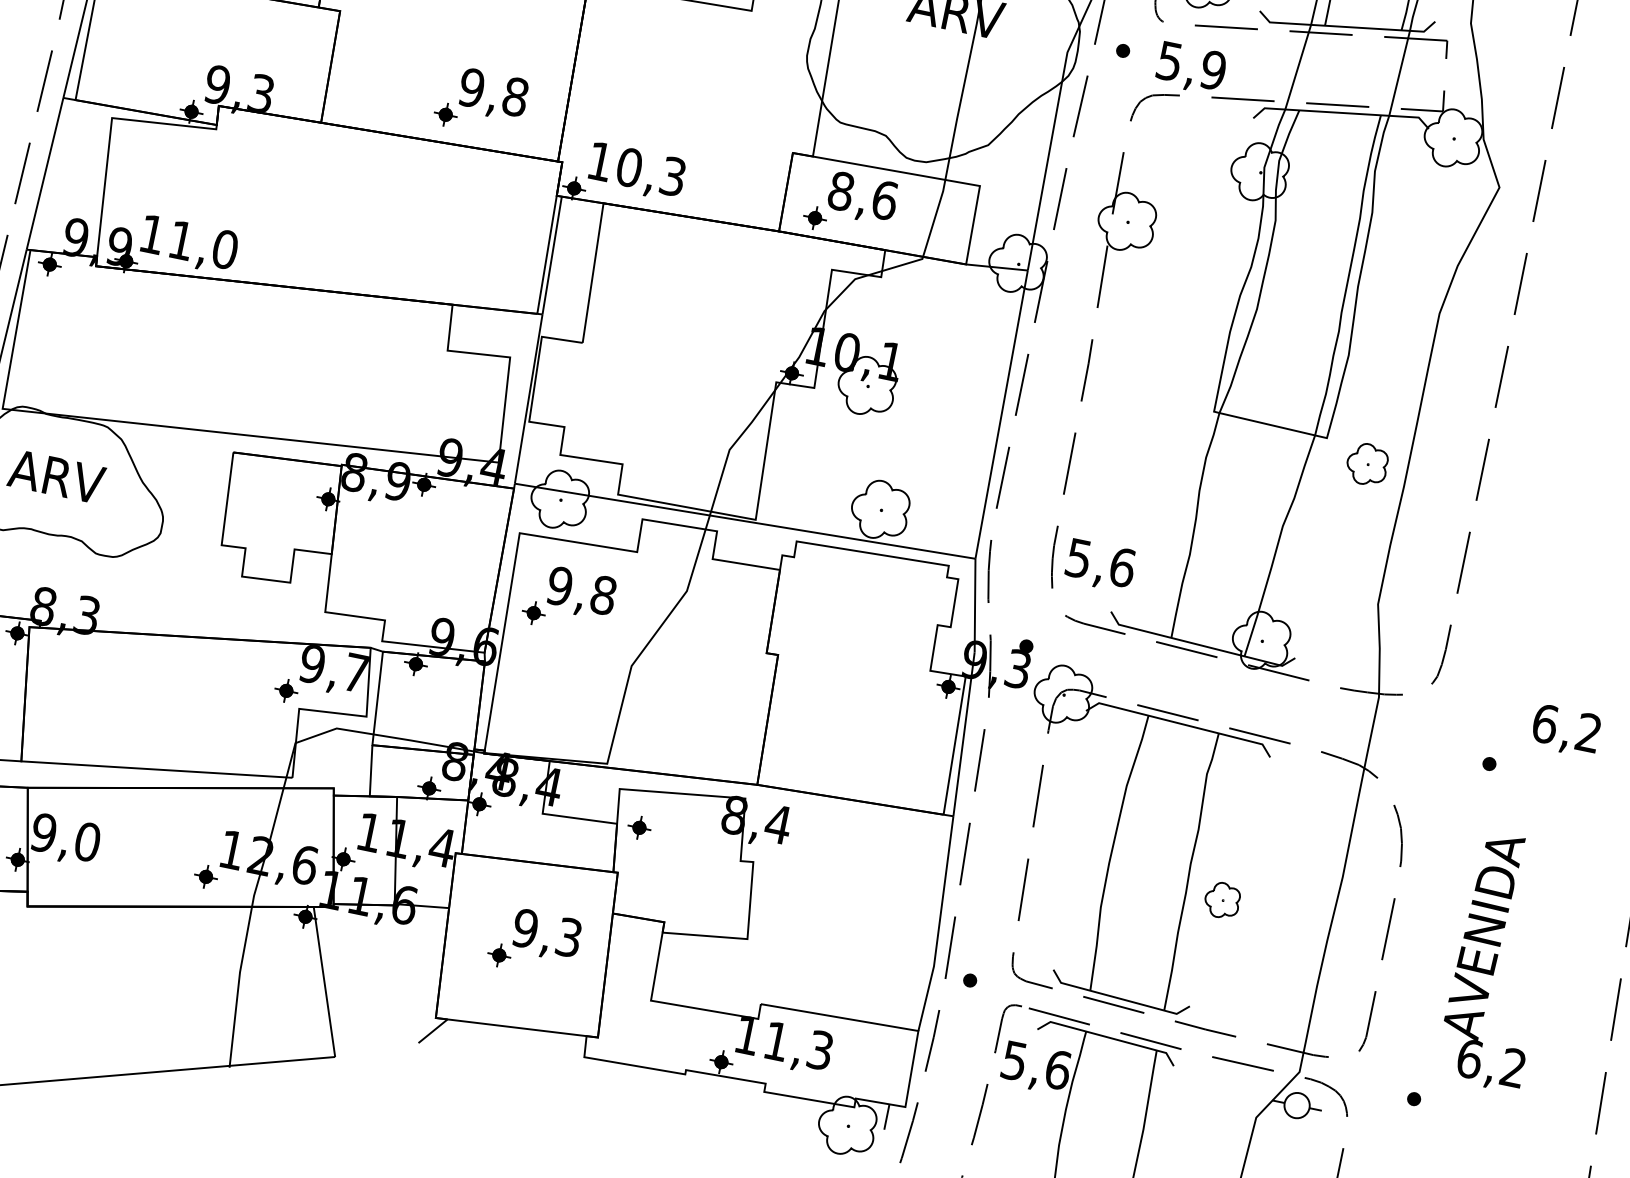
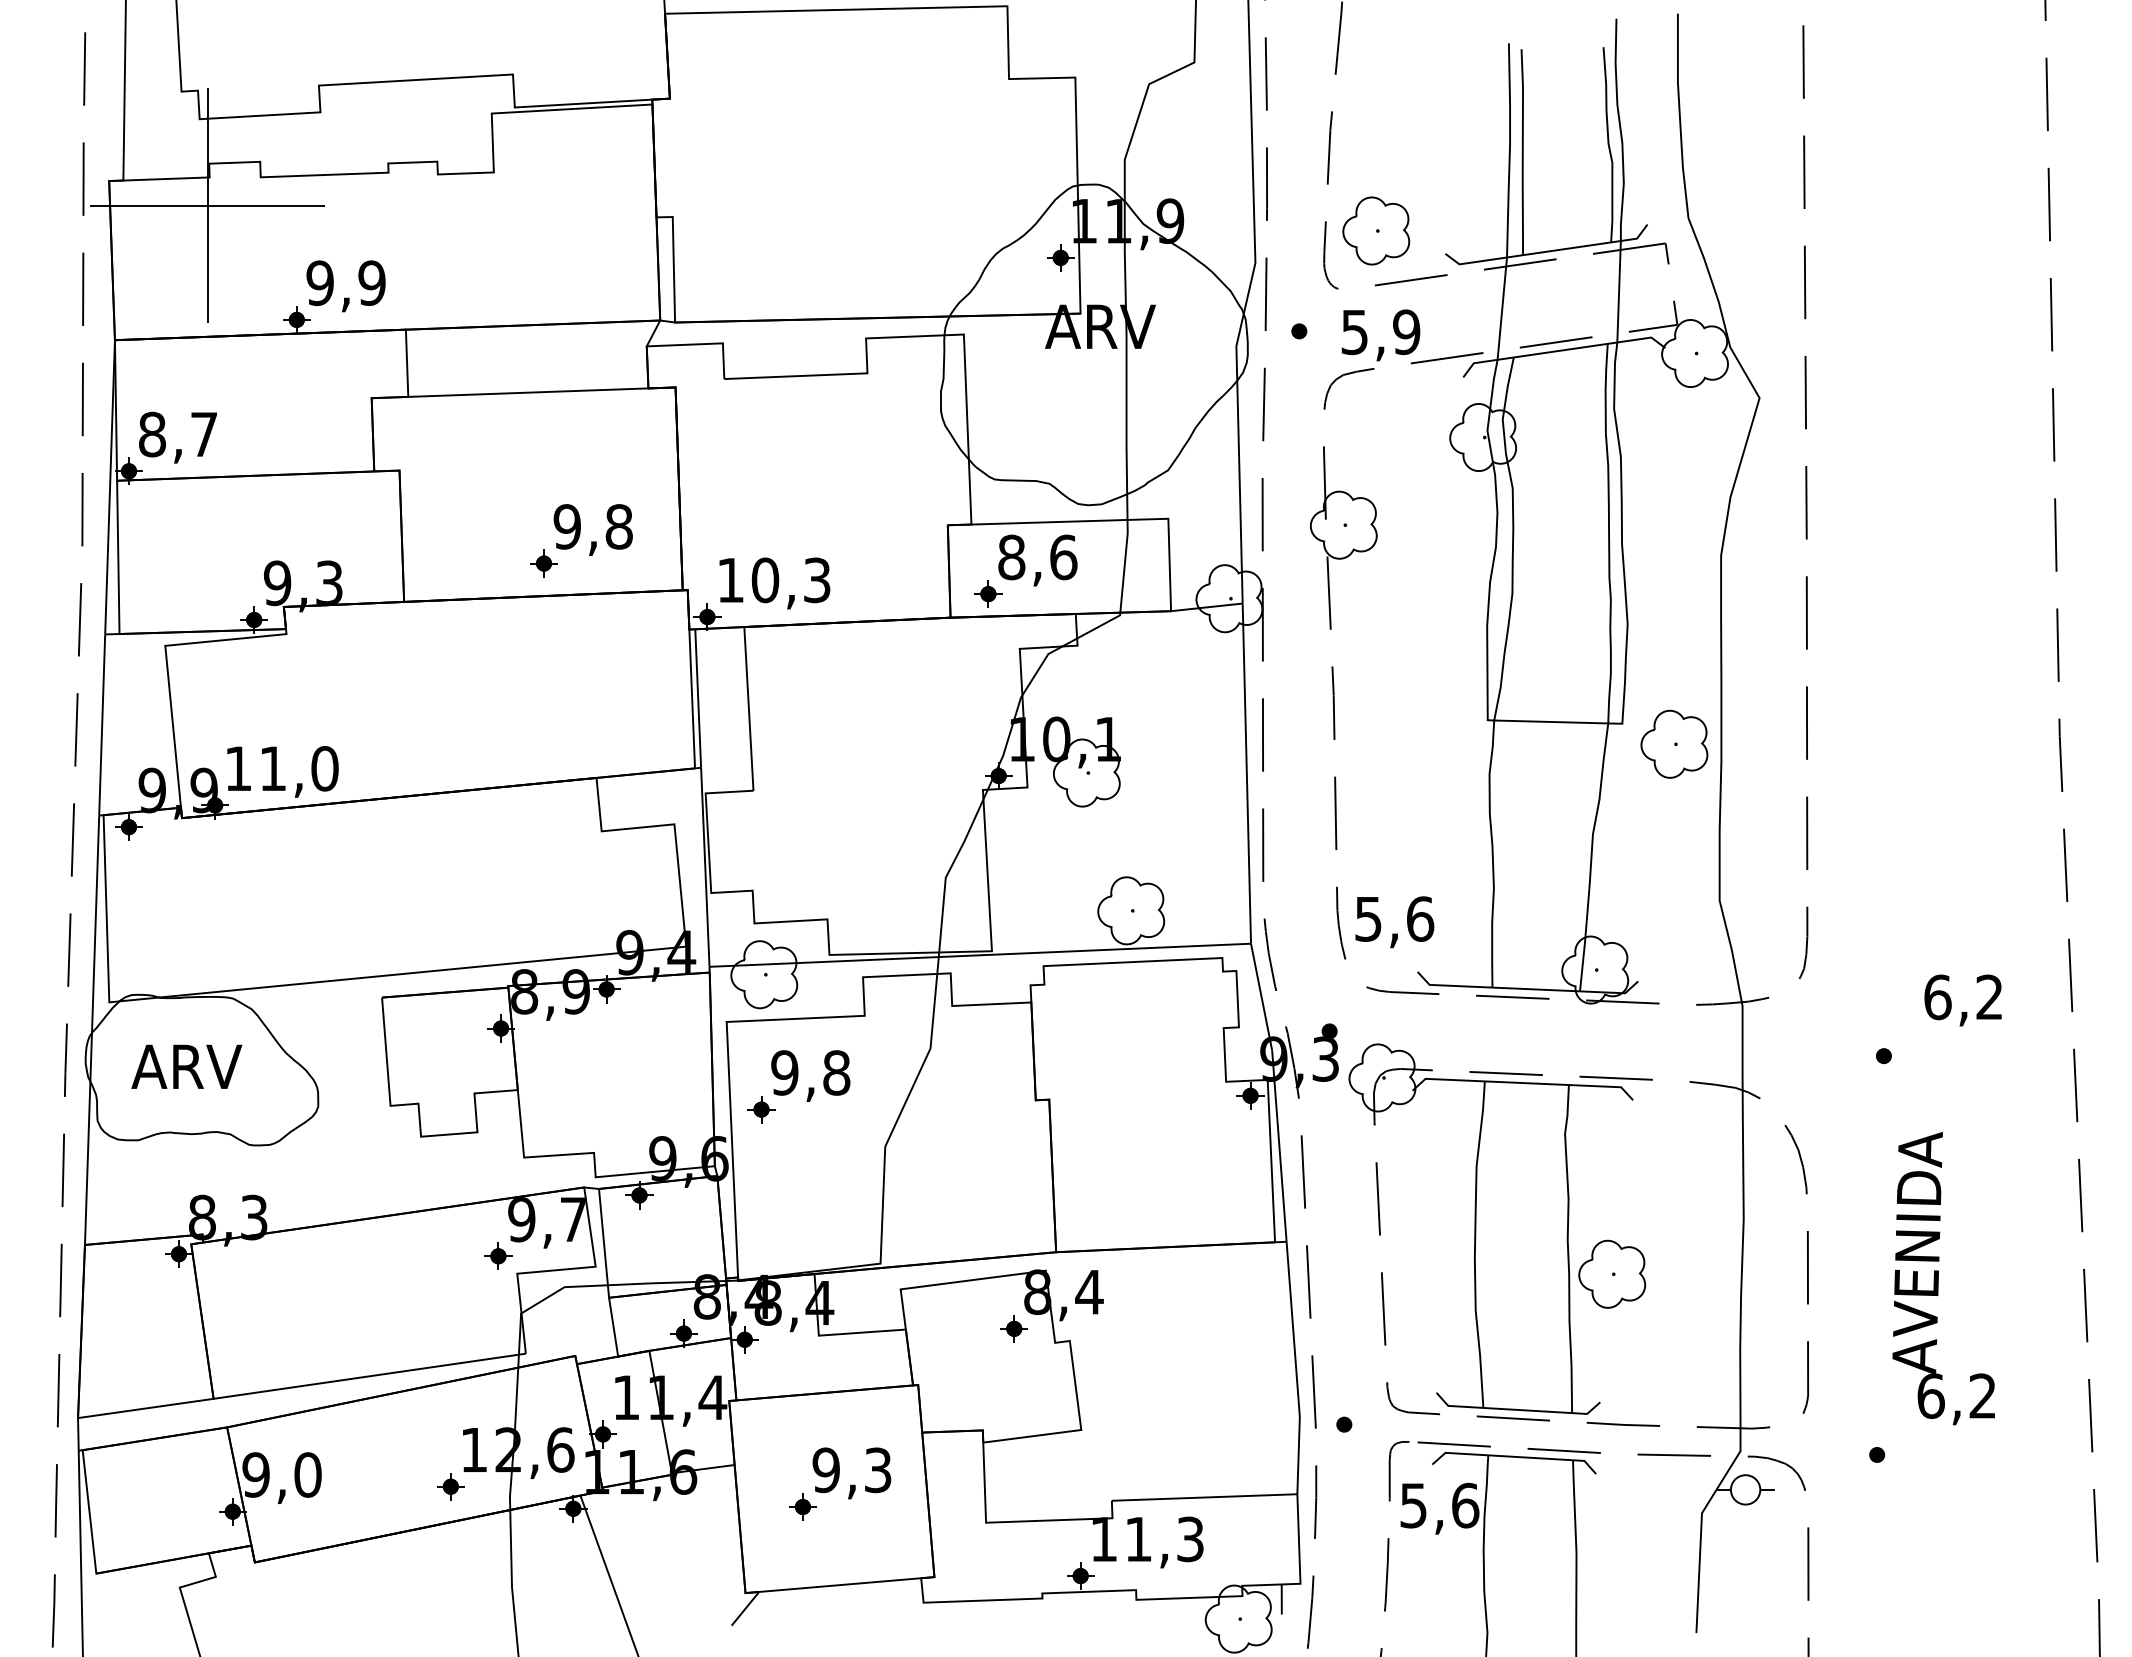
part: (1367, 463) -> (1674, 743), size x1.43
part: (638, 827) -> (1013, 1328), moved
part: (1222, 899) -> (1612, 1273), size x1.67

